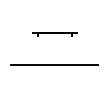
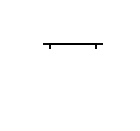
line: (54, 65) -> (72, 87), removed

